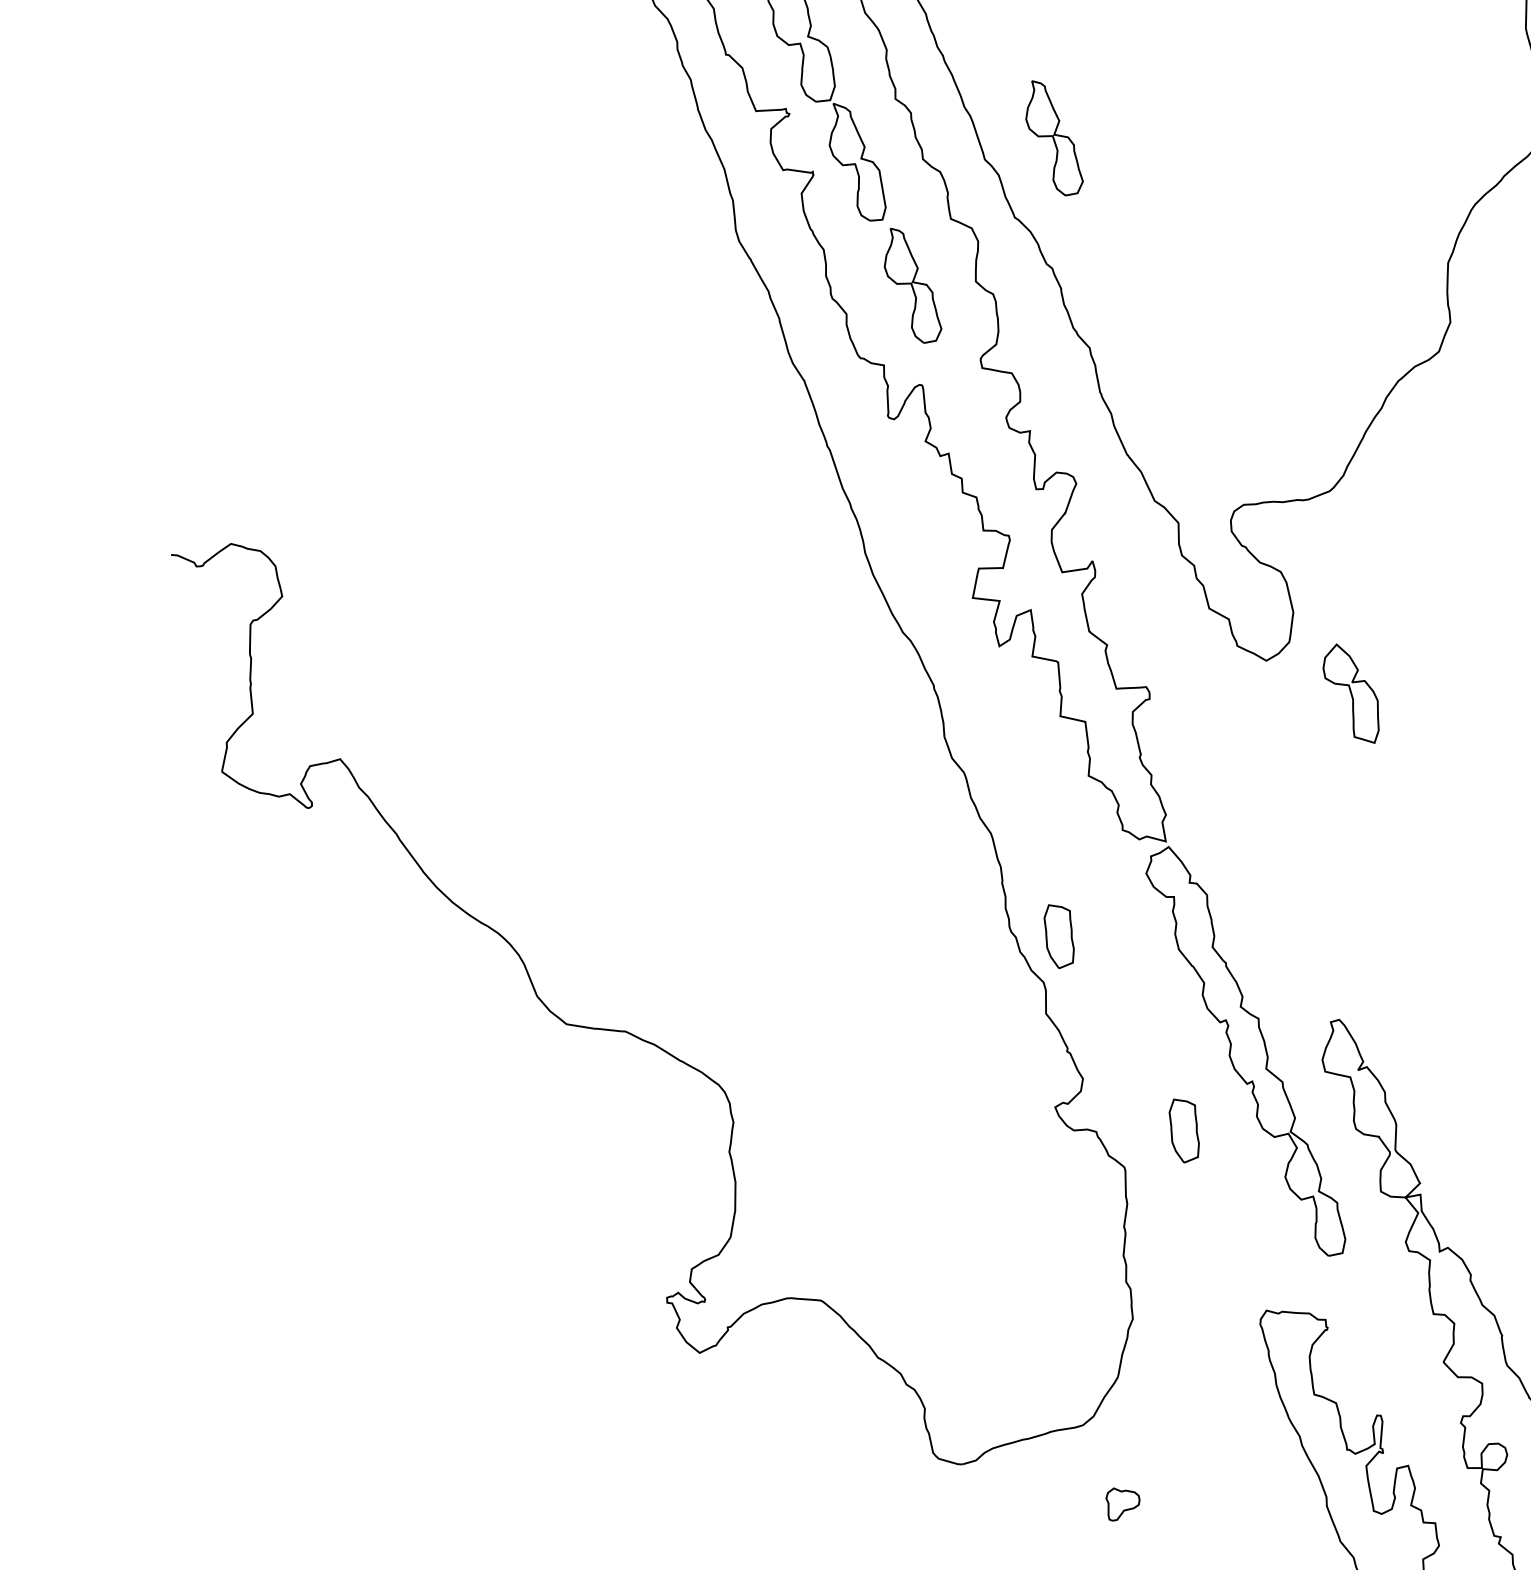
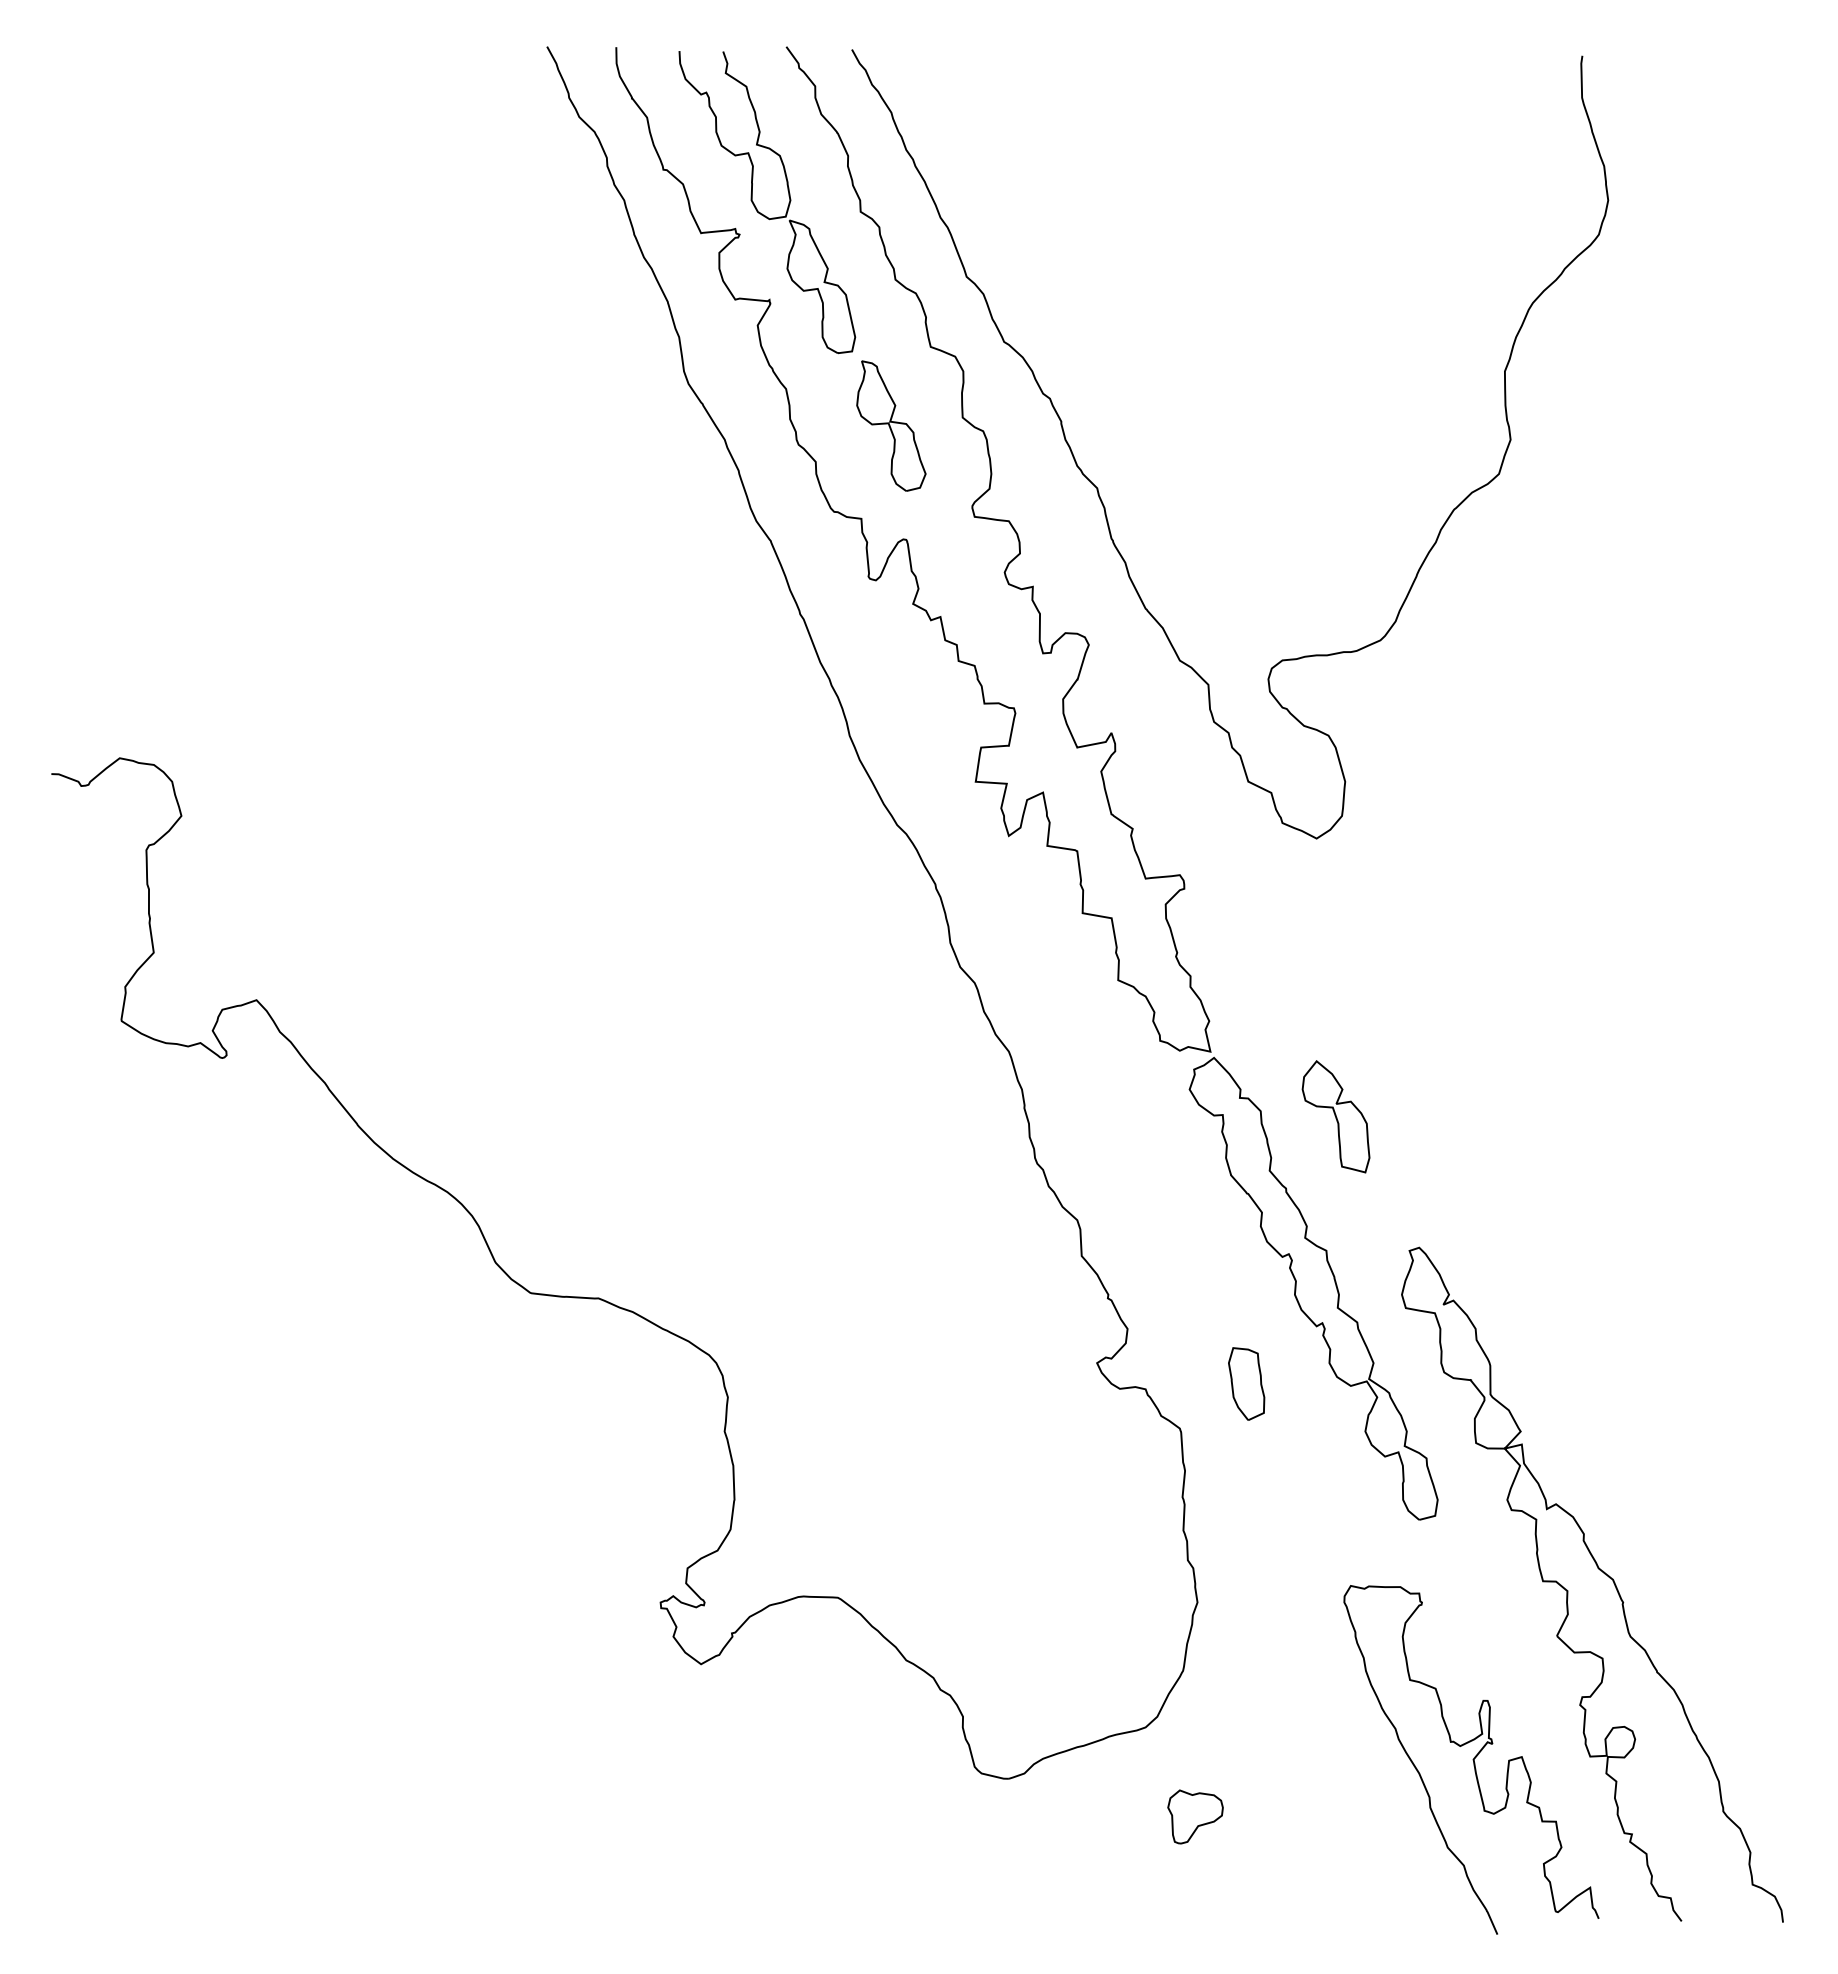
part: (1055, 138) -> (1046, 248), removed
part: (1350, 693) -> (1335, 1116), moved
part: (1058, 936) -> (1092, 1166), removed
part: (1122, 1504) -> (1195, 1816), size x1.43

